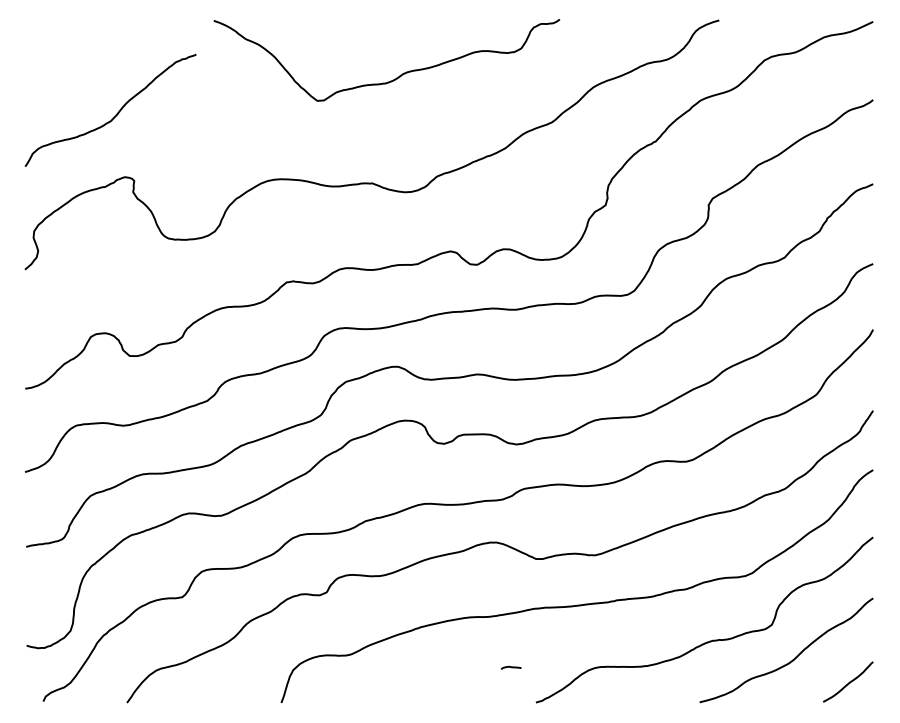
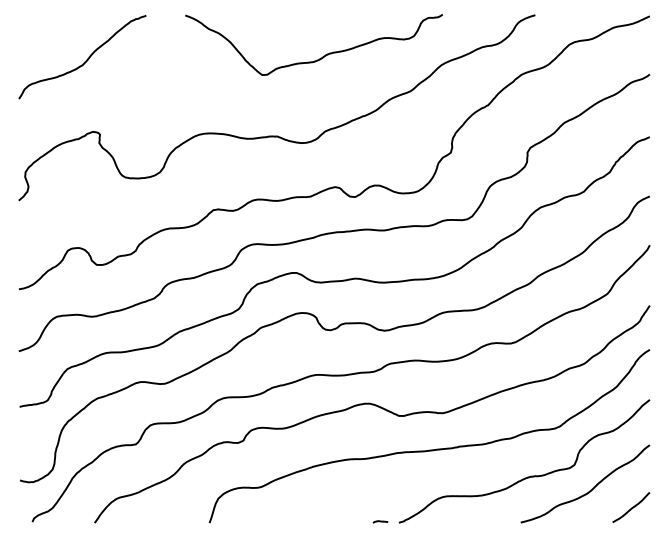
curve: (399, 74) -> (323, 55), moved
curve: (114, 114) -> (85, 60), moved
line: (511, 667) -> (380, 521), moved

